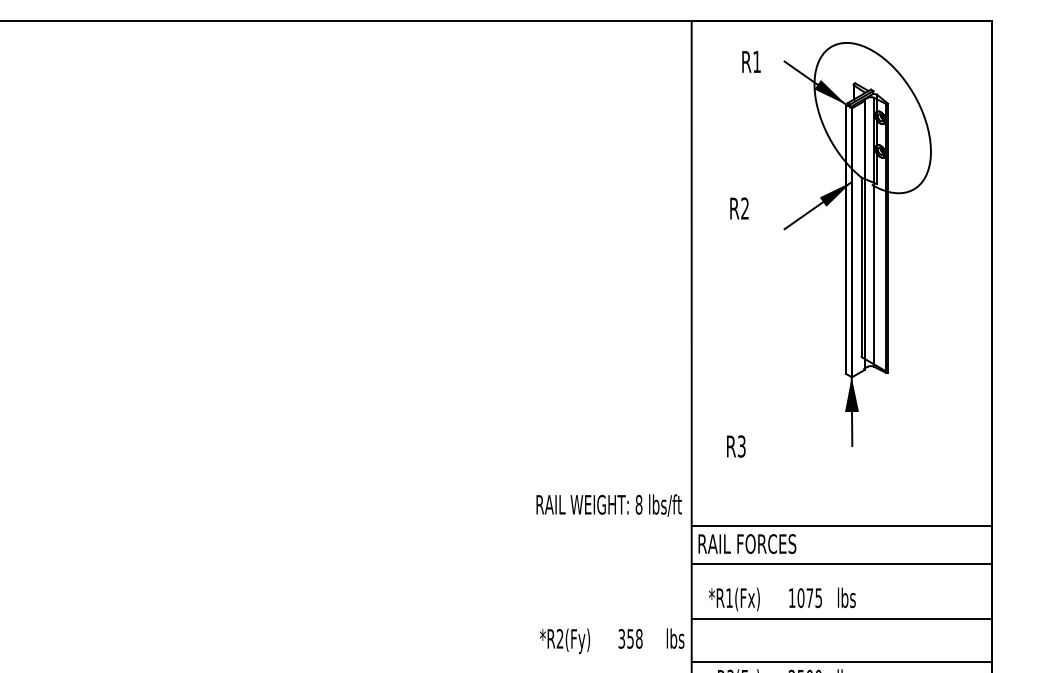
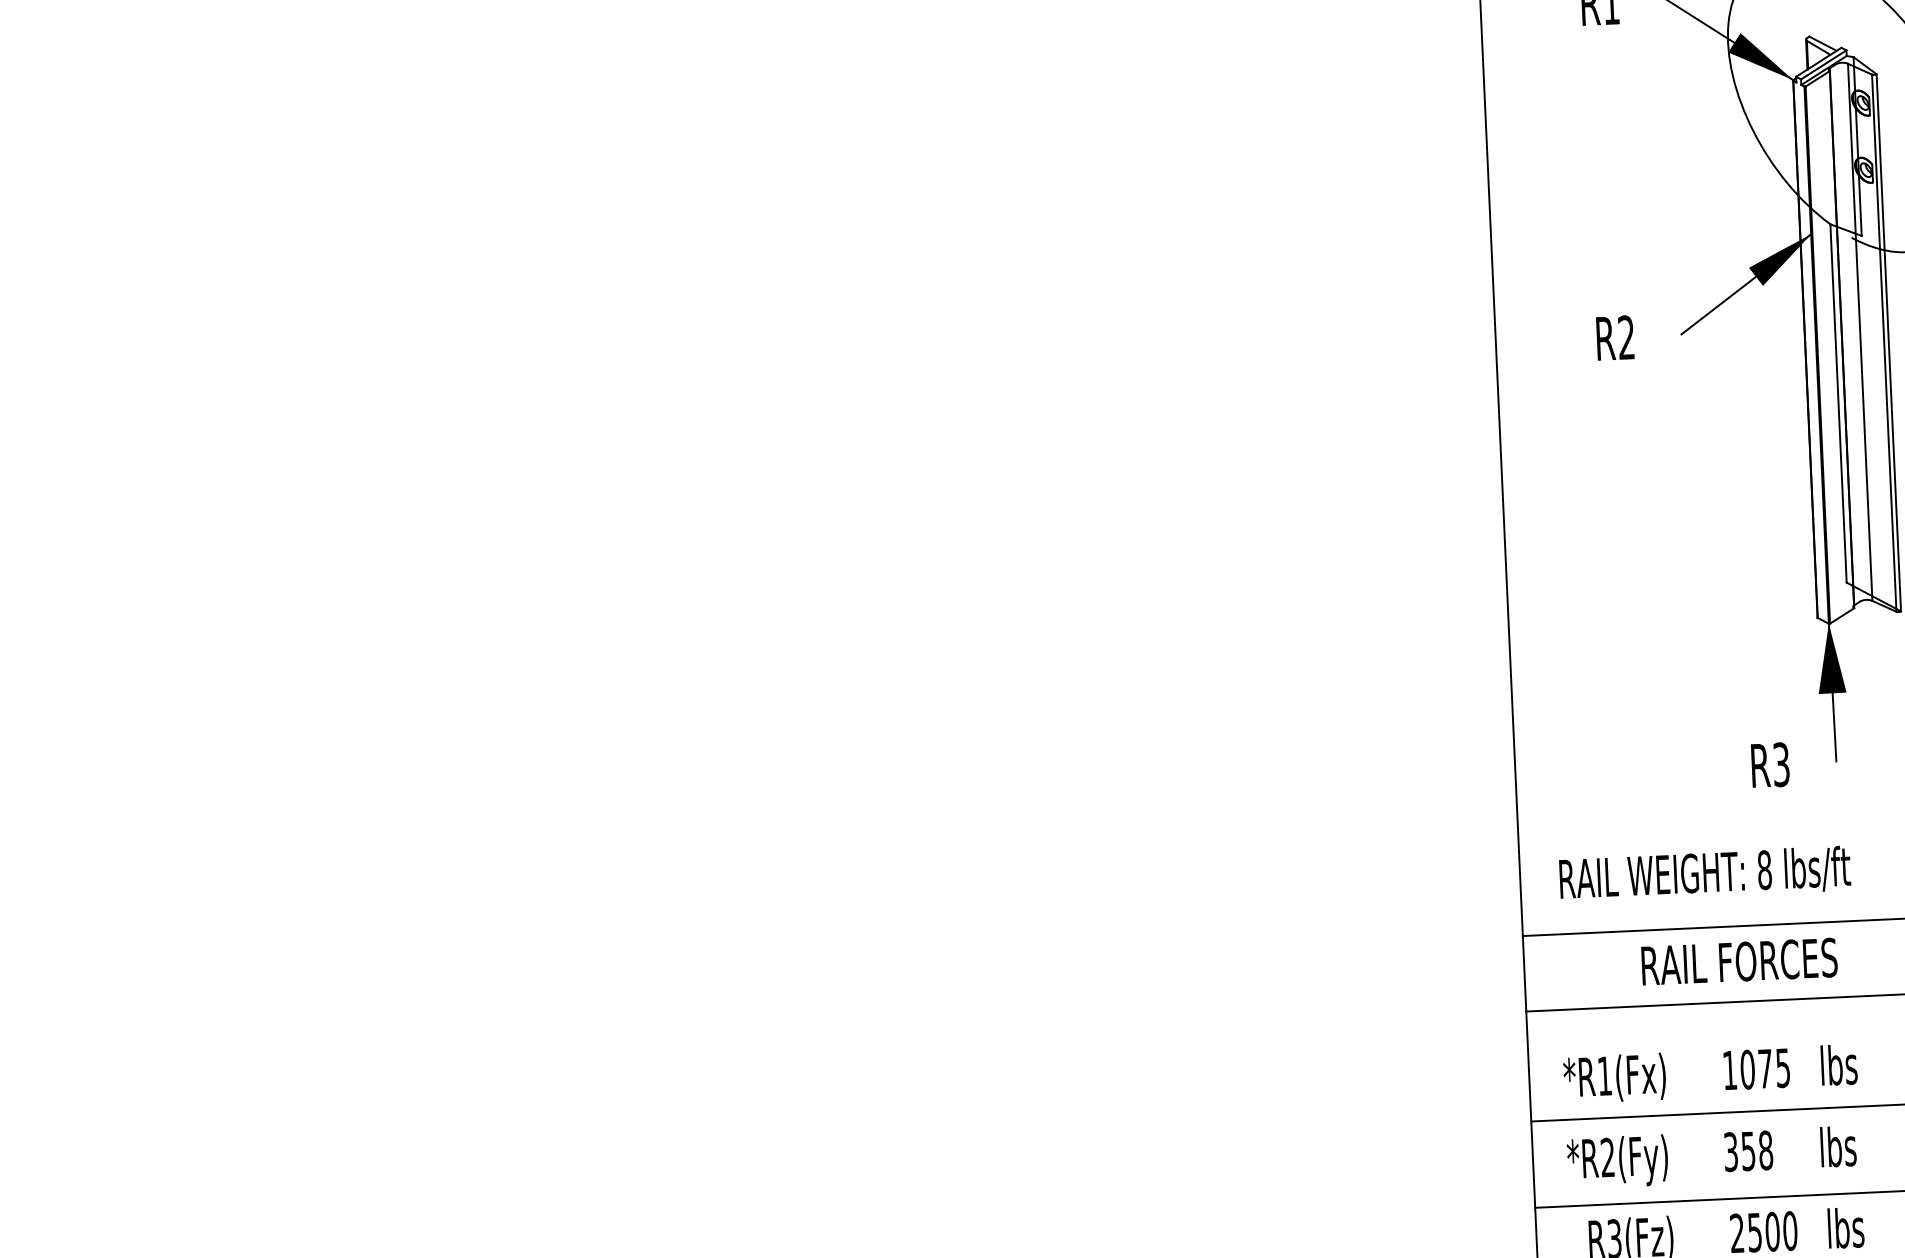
text: (739, 208) -> (1615, 337), moved
text: (736, 446) -> (1770, 765), moved
text: (608, 505) -> (1703, 874), moved
text: (747, 543) -> (1739, 960), moved
text: (612, 640) -> (1712, 1156), moved

